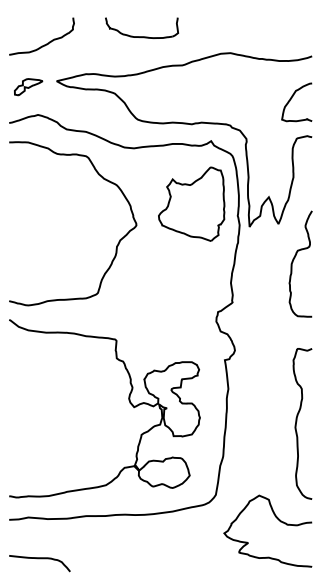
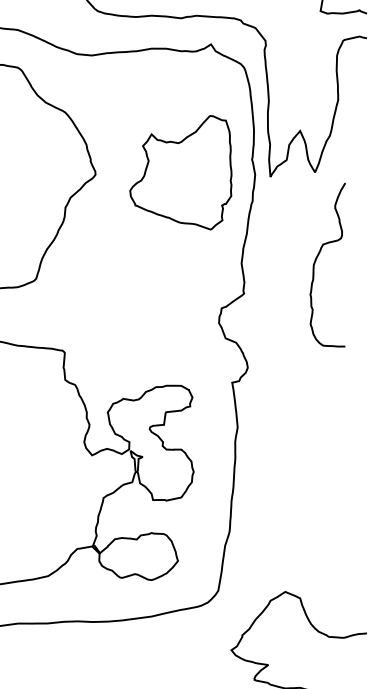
part: (191, 203) -> (180, 171), moved
curve: (293, 262) -> (316, 262), moved
curve: (297, 421) -> (344, 477), removed

